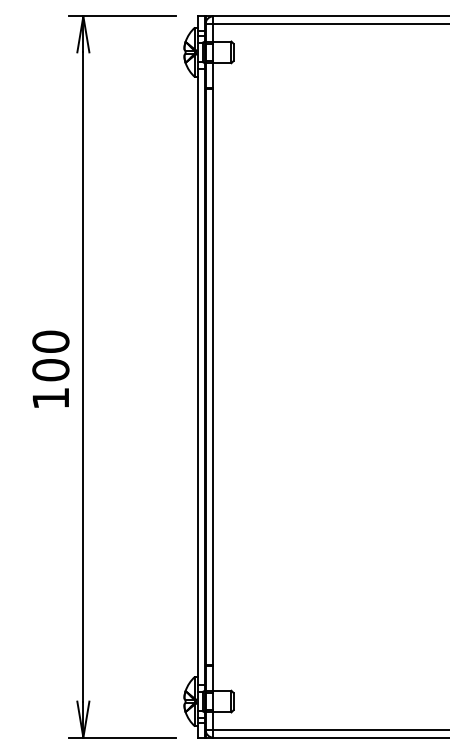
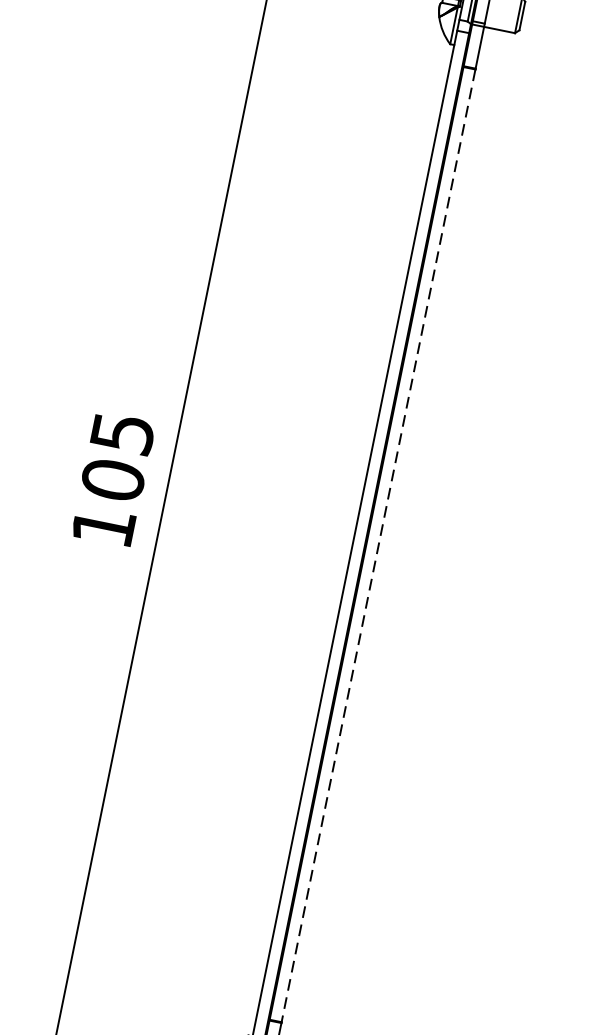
text: (50, 341) -> (122, 432), 100 -> 105
line: (212, 377) -> (377, 546), solid -> dashed

